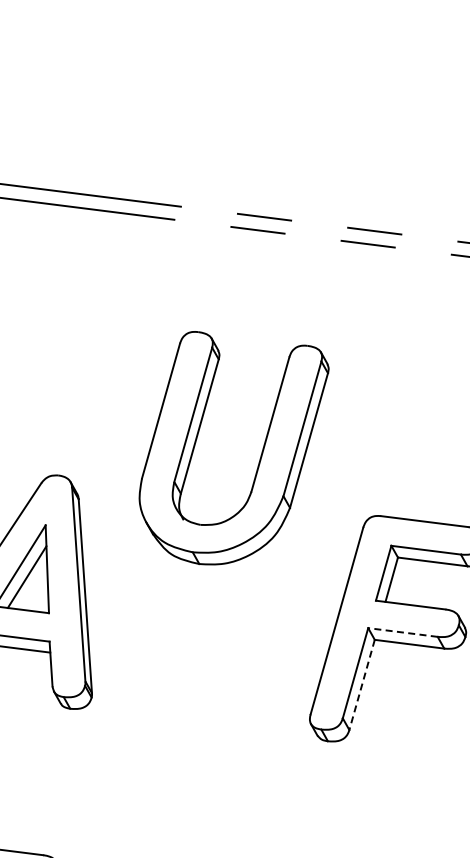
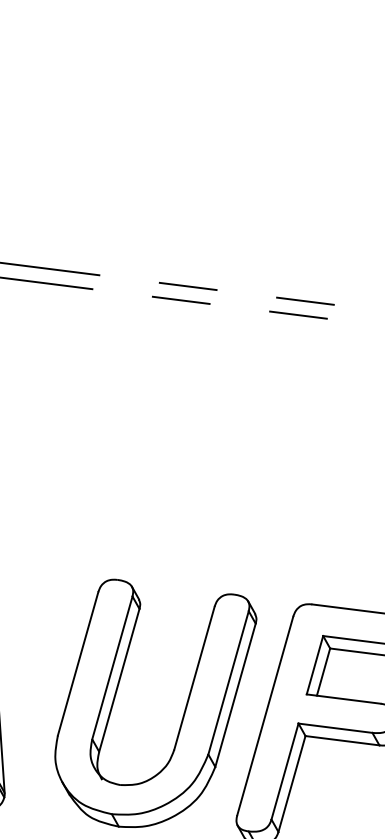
part: (259, 458) -> (182, 714), moved
line: (402, 632) -> (334, 728), dashed -> solid
line: (362, 684) -> (292, 783), dashed -> solid

